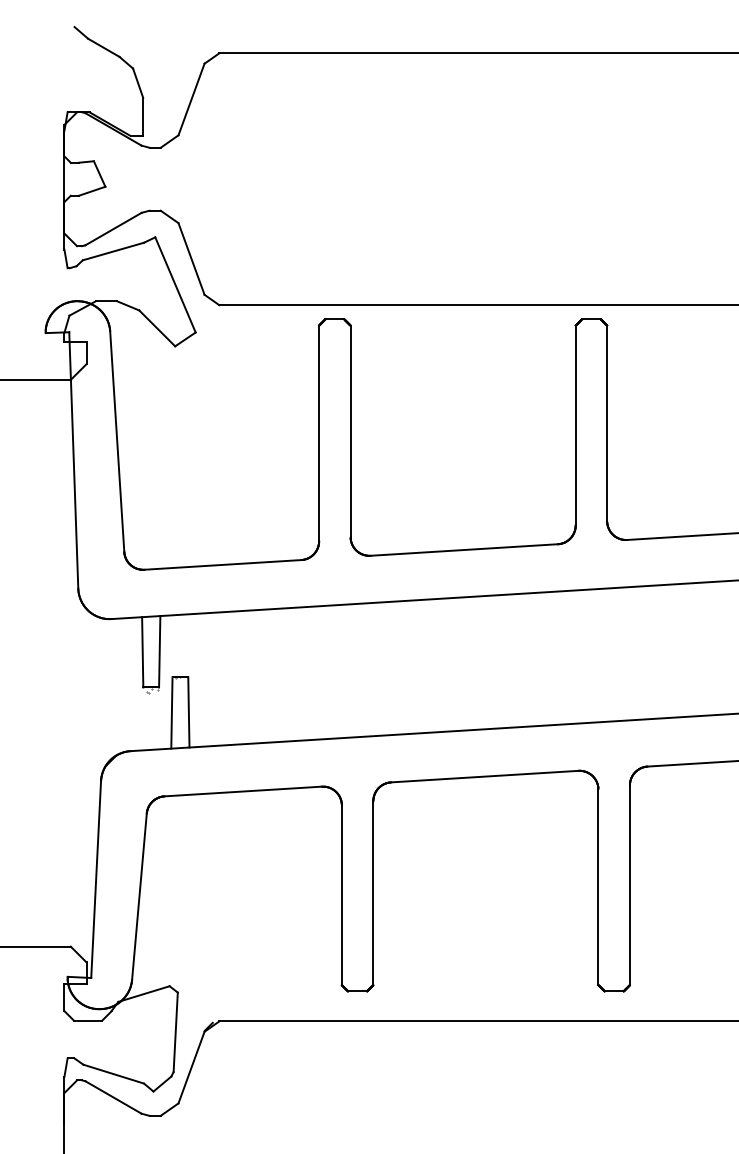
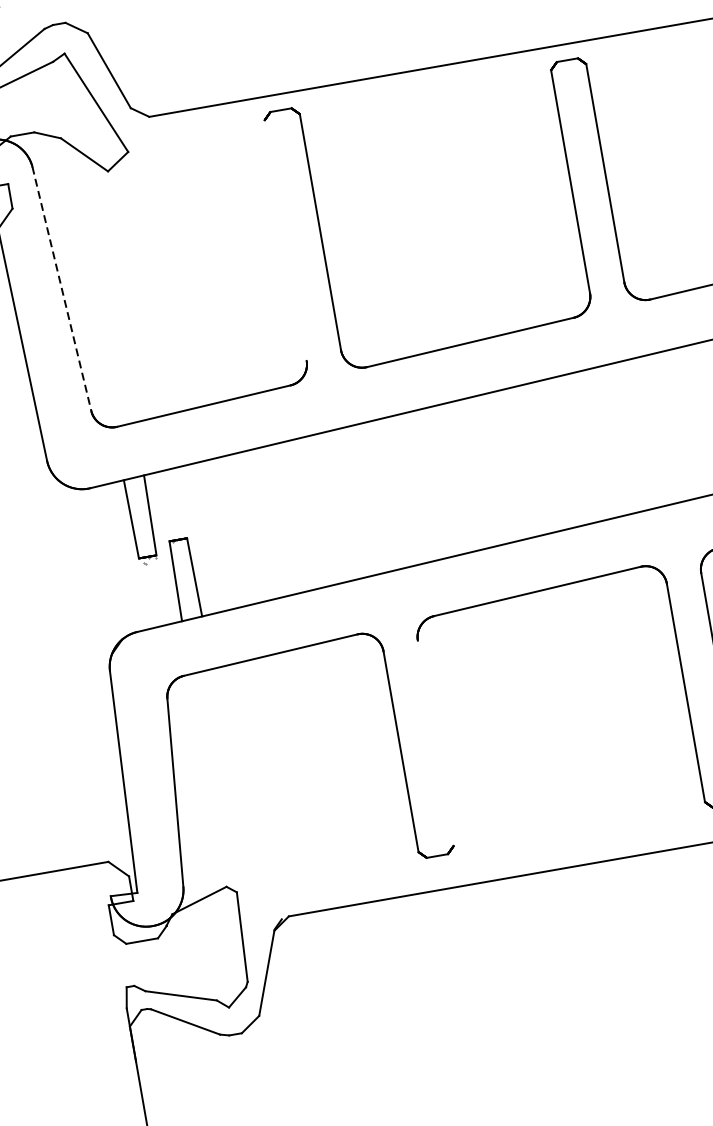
line: (319, 433) -> (286, 240), removed
line: (117, 441) -> (62, 288), solid -> dashed
line: (373, 893) -> (436, 743), removed

